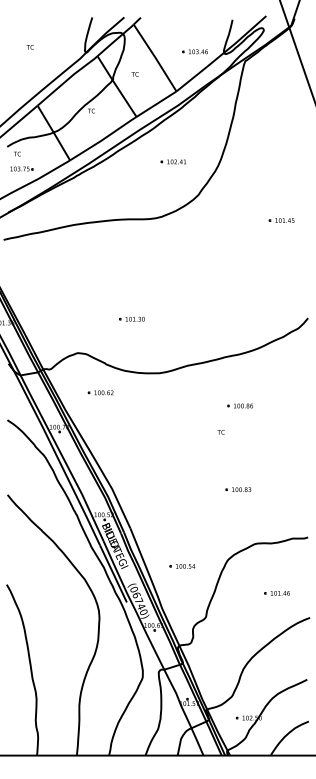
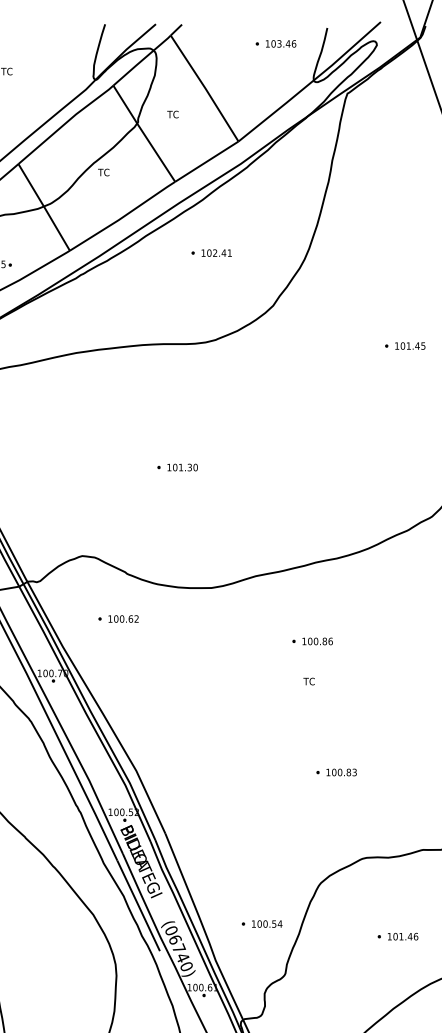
part: (194, 51) -> (274, 43), moved
part: (172, 161) -> (209, 252), moved
part: (131, 318) -> (176, 466), moved
part: (239, 405) -> (311, 640), moved
part: (182, 566) -> (262, 924), moved

